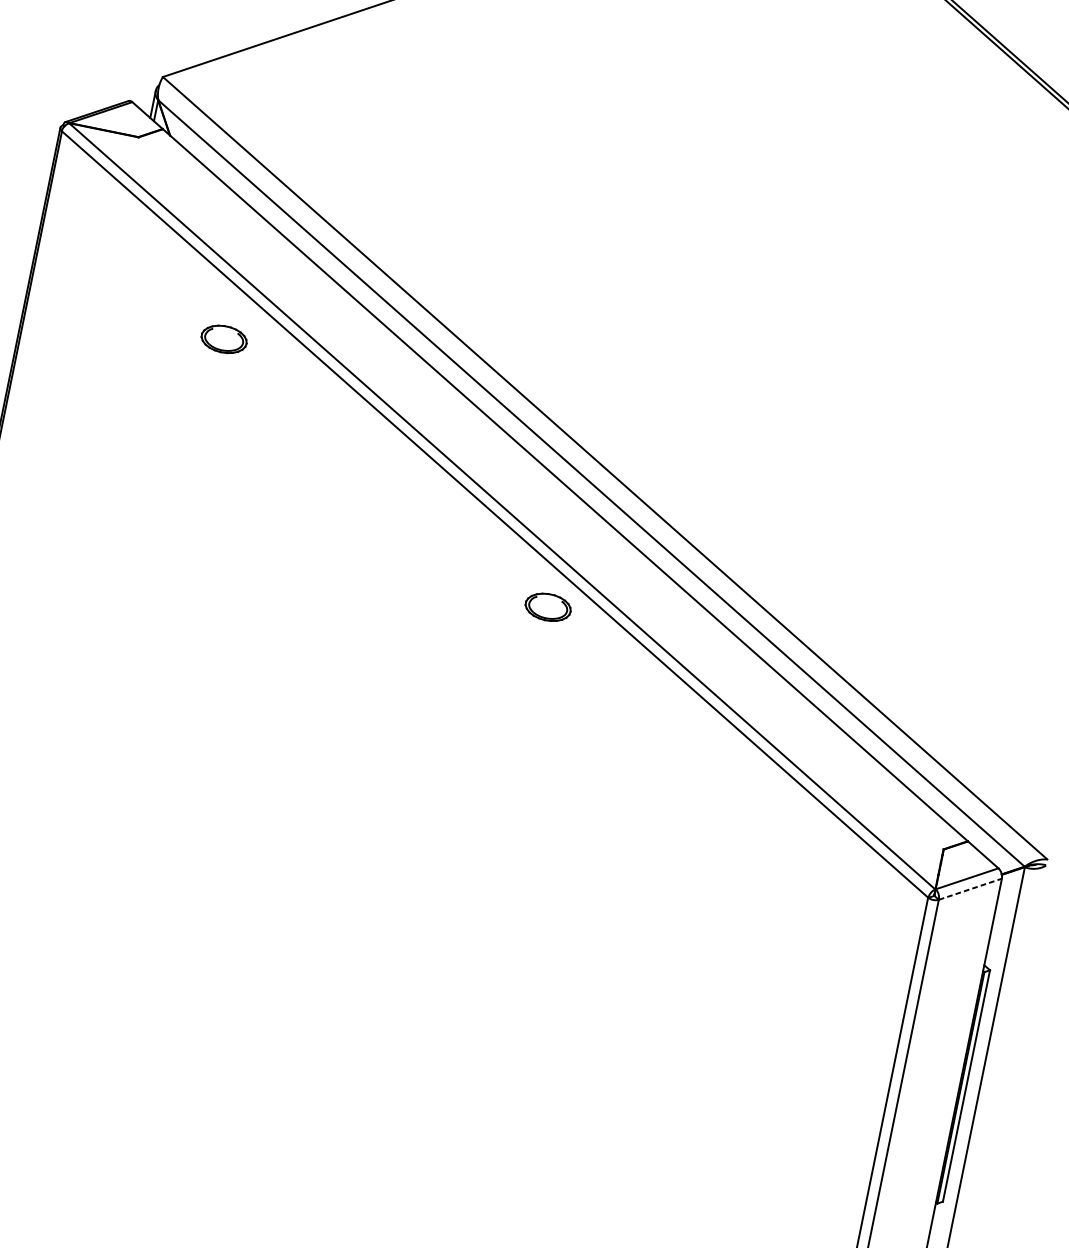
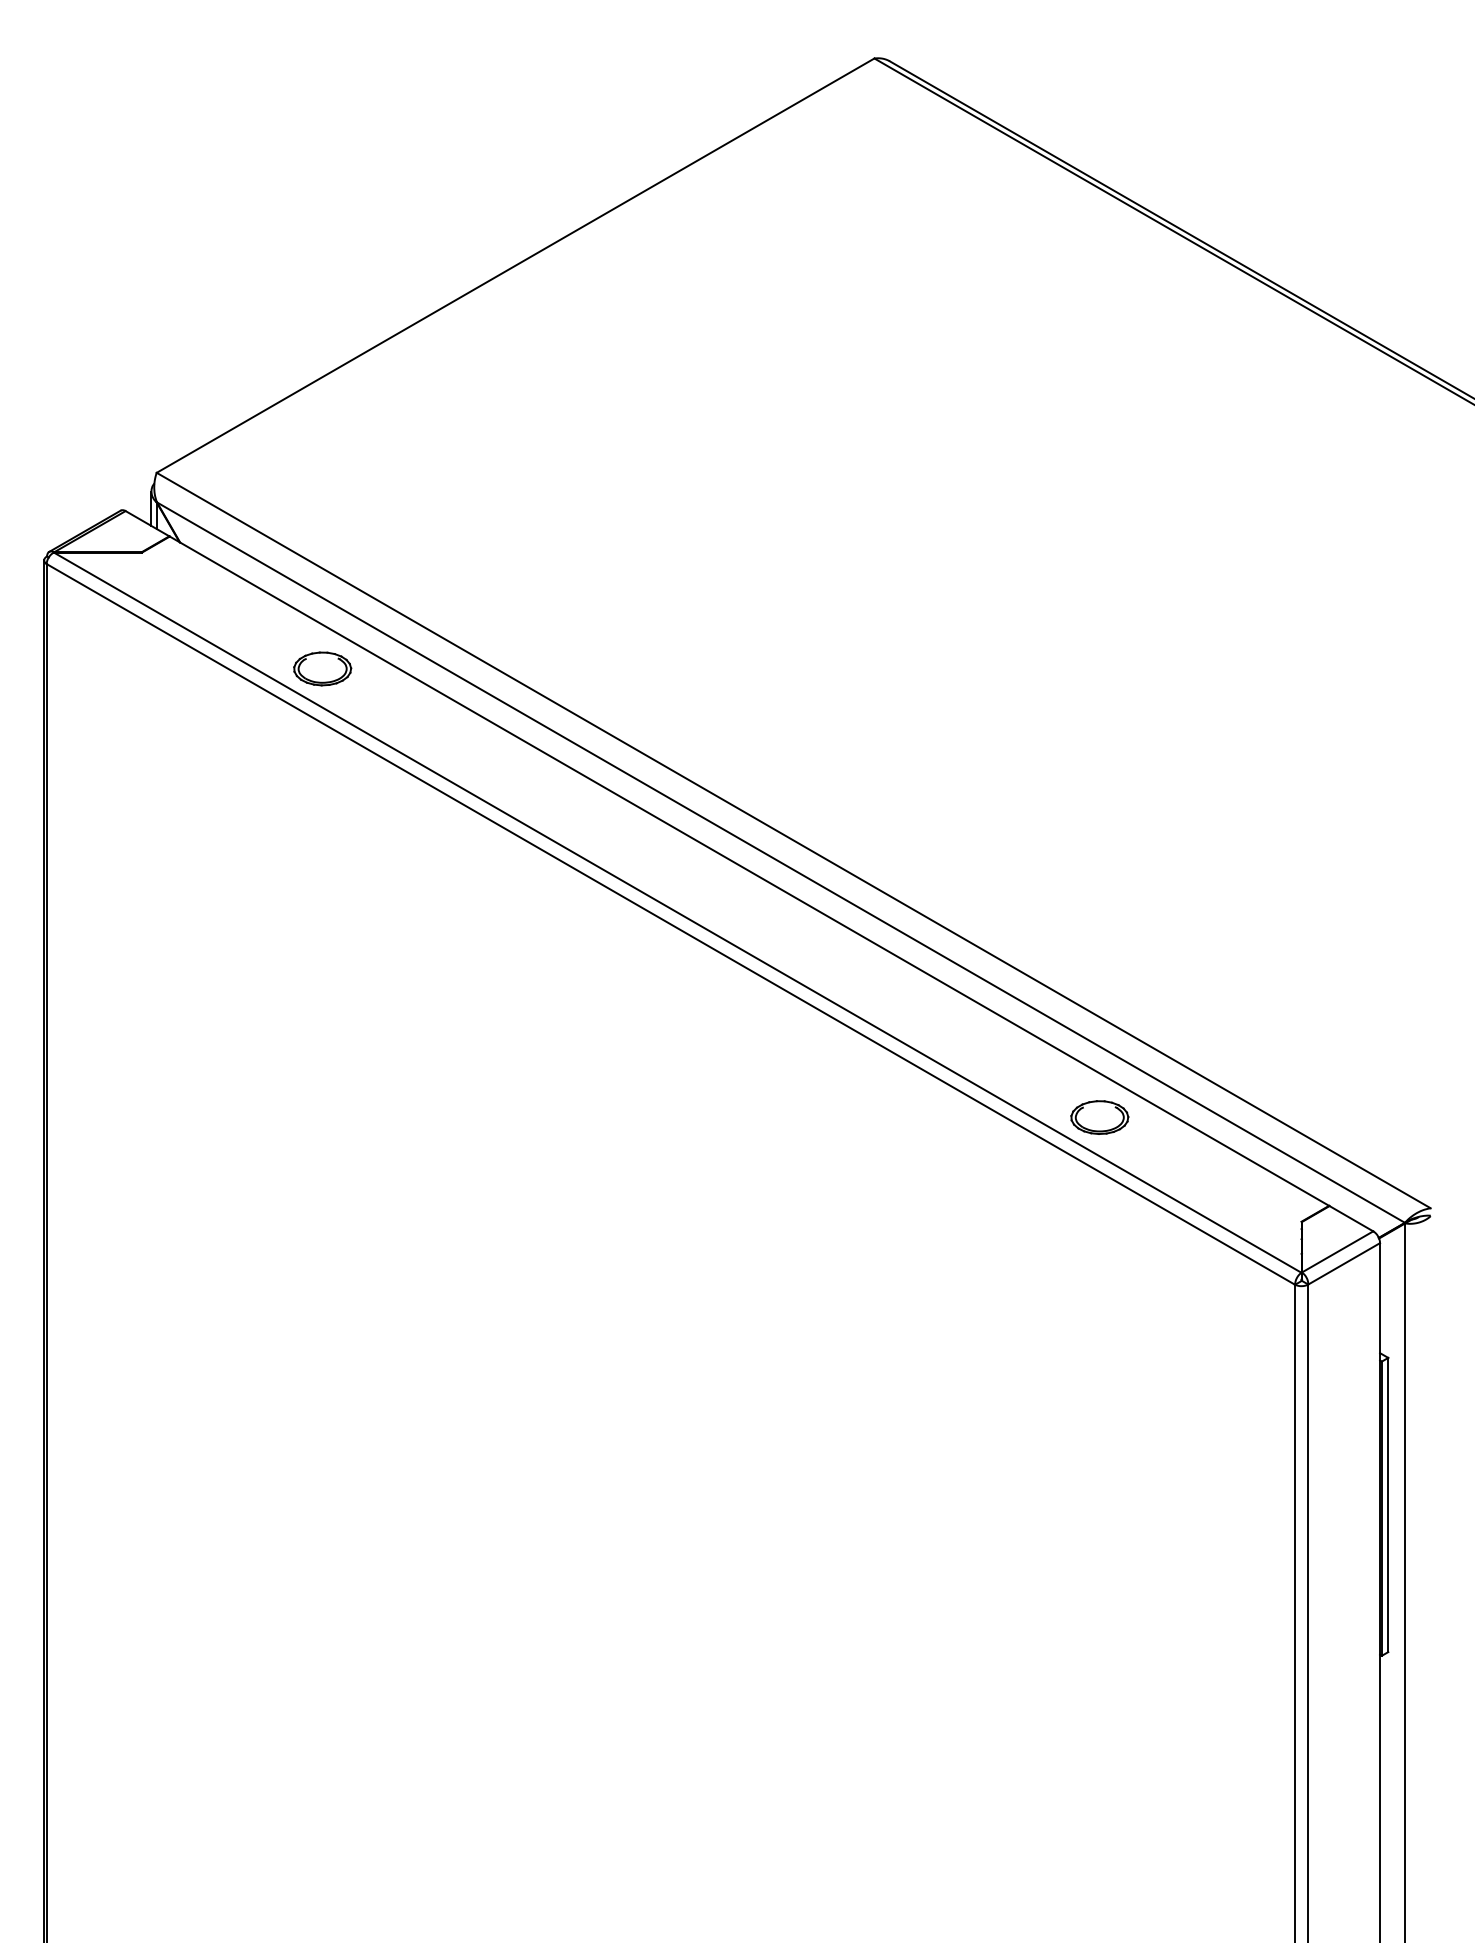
part: (224, 339) -> (322, 668), moved
part: (547, 607) -> (1099, 1117), moved
line: (970, 889) -> (1344, 1263), dashed -> solid

